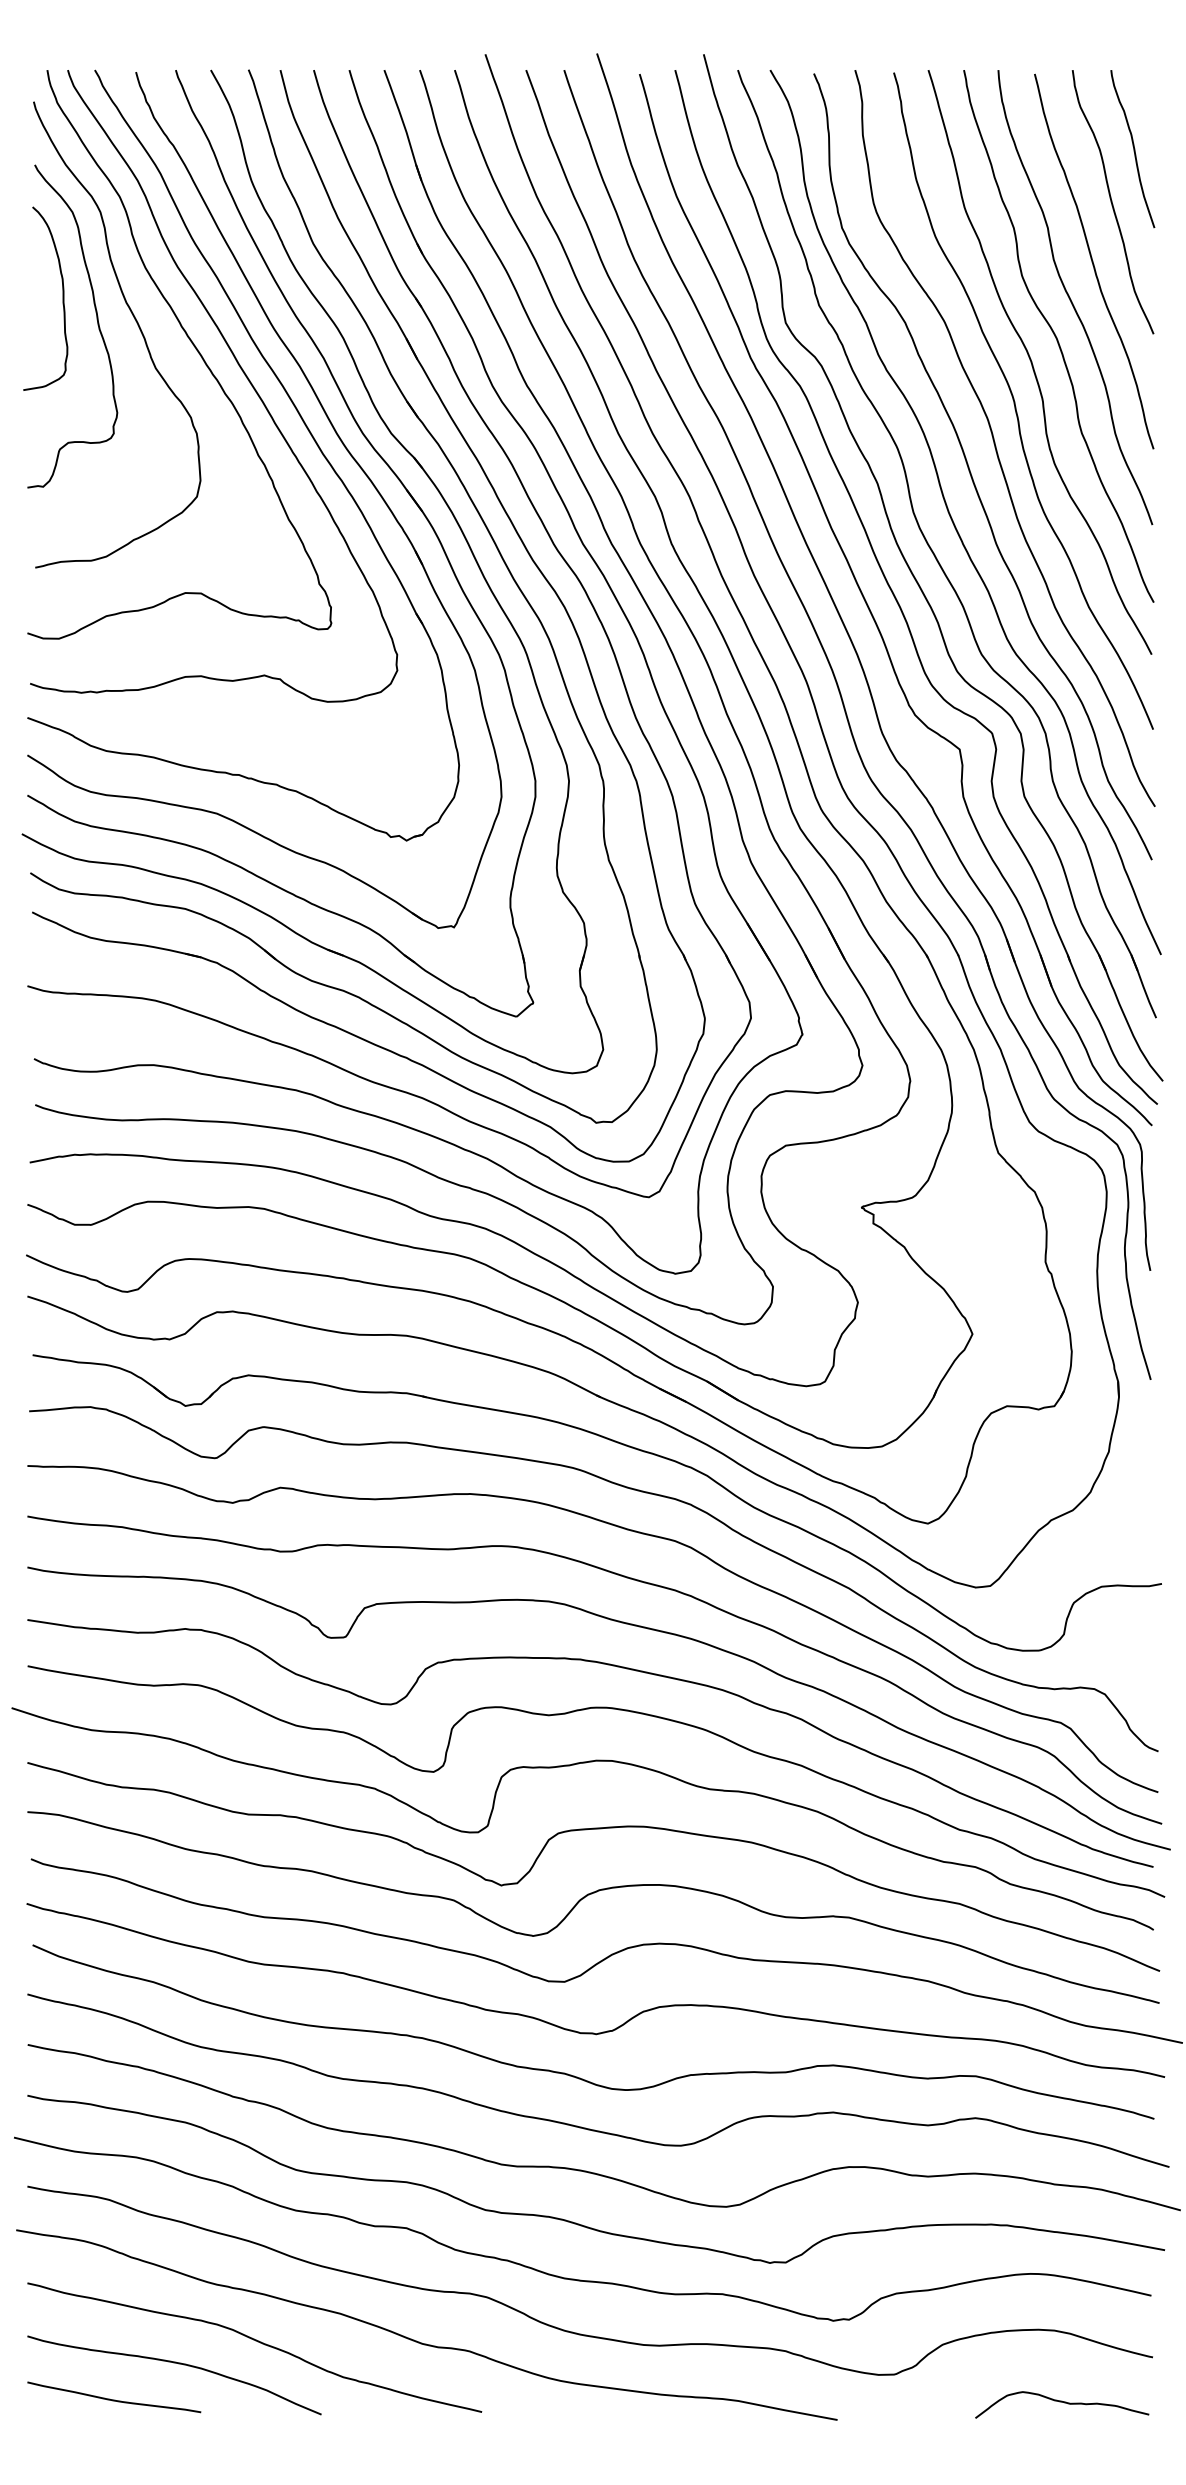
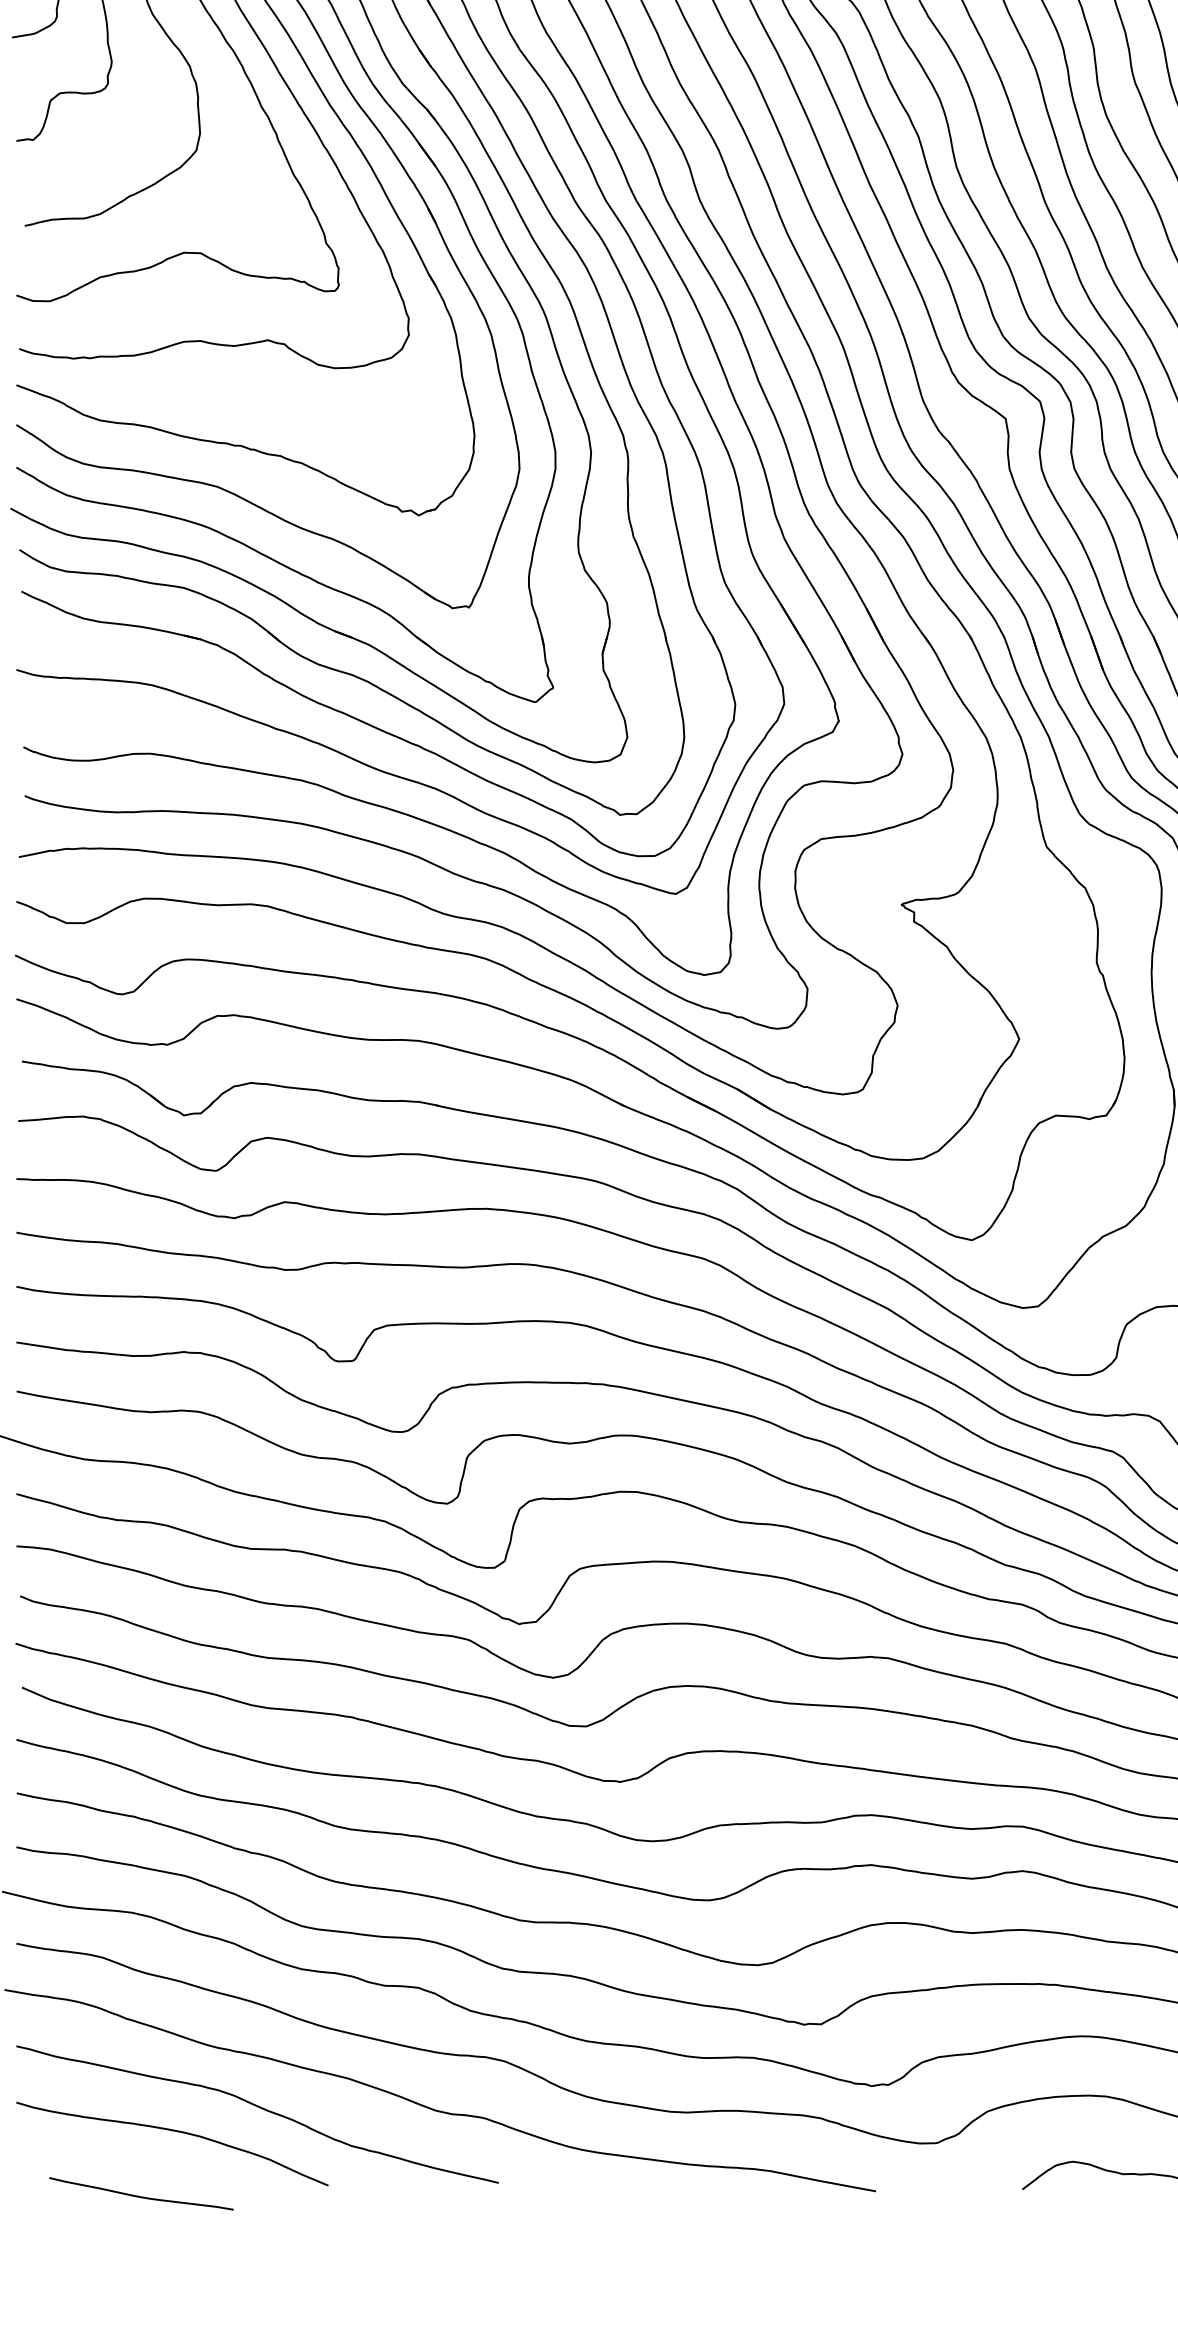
curve: (114, 2399) -> (141, 2196), moved

